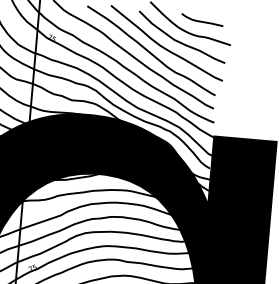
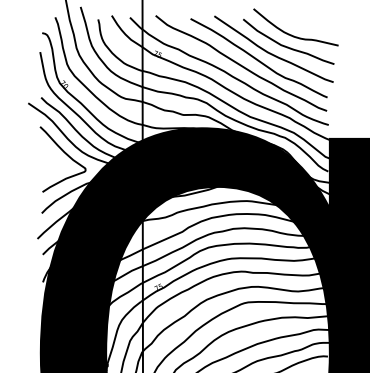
curve: (202, 20) -> (307, 23), removed

